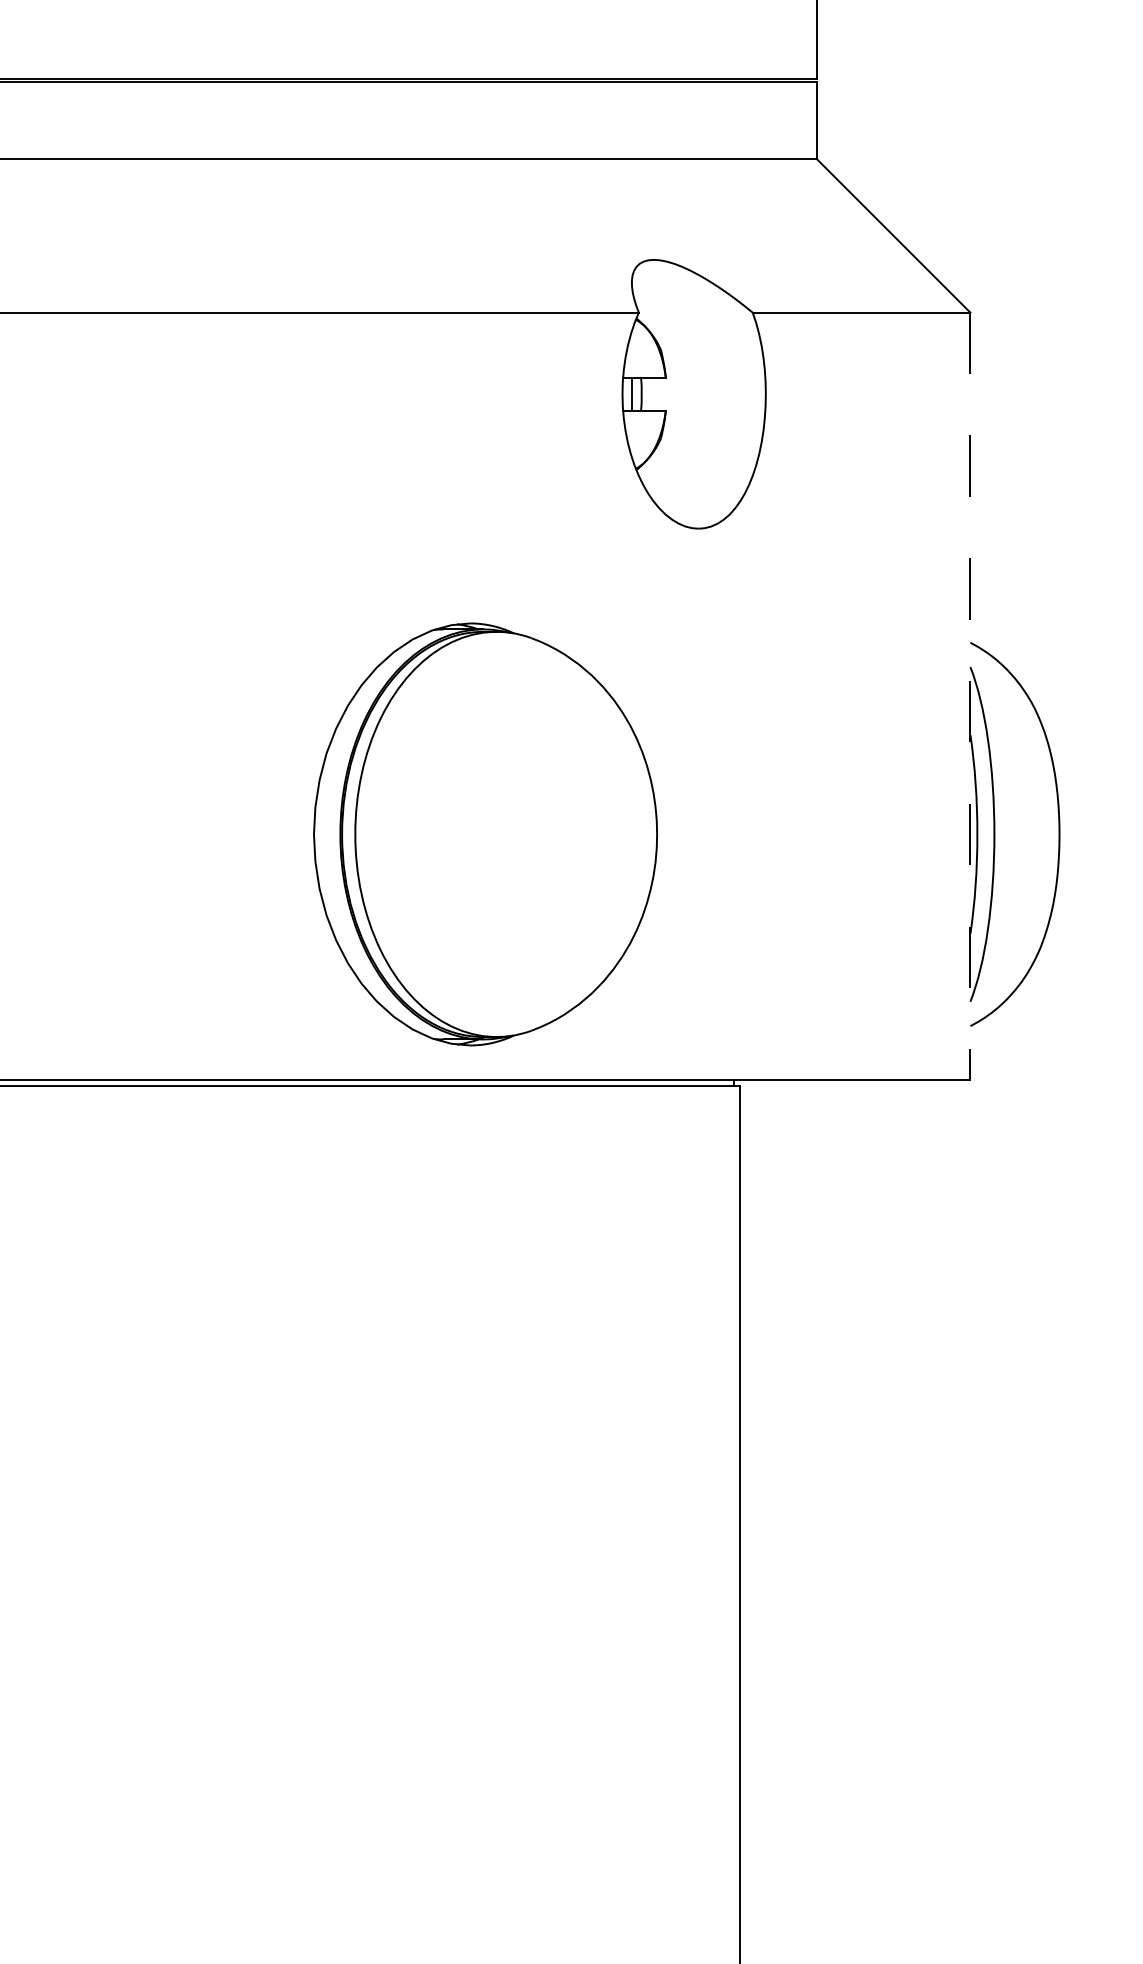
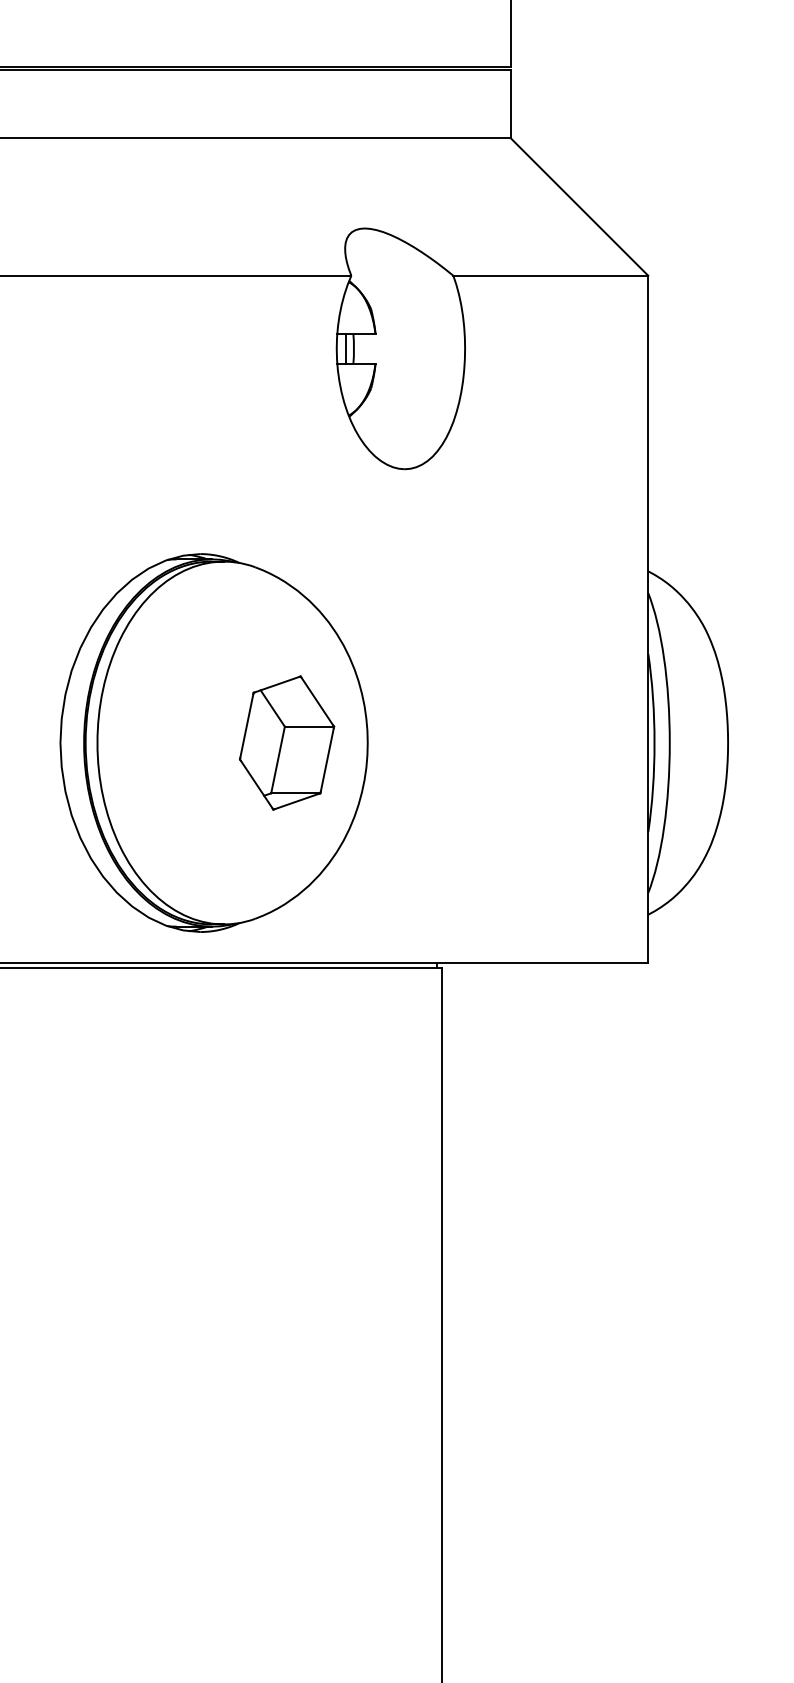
line: (970, 696) -> (648, 619), dashed -> solid
part: (566, 834) -> (286, 743), added

